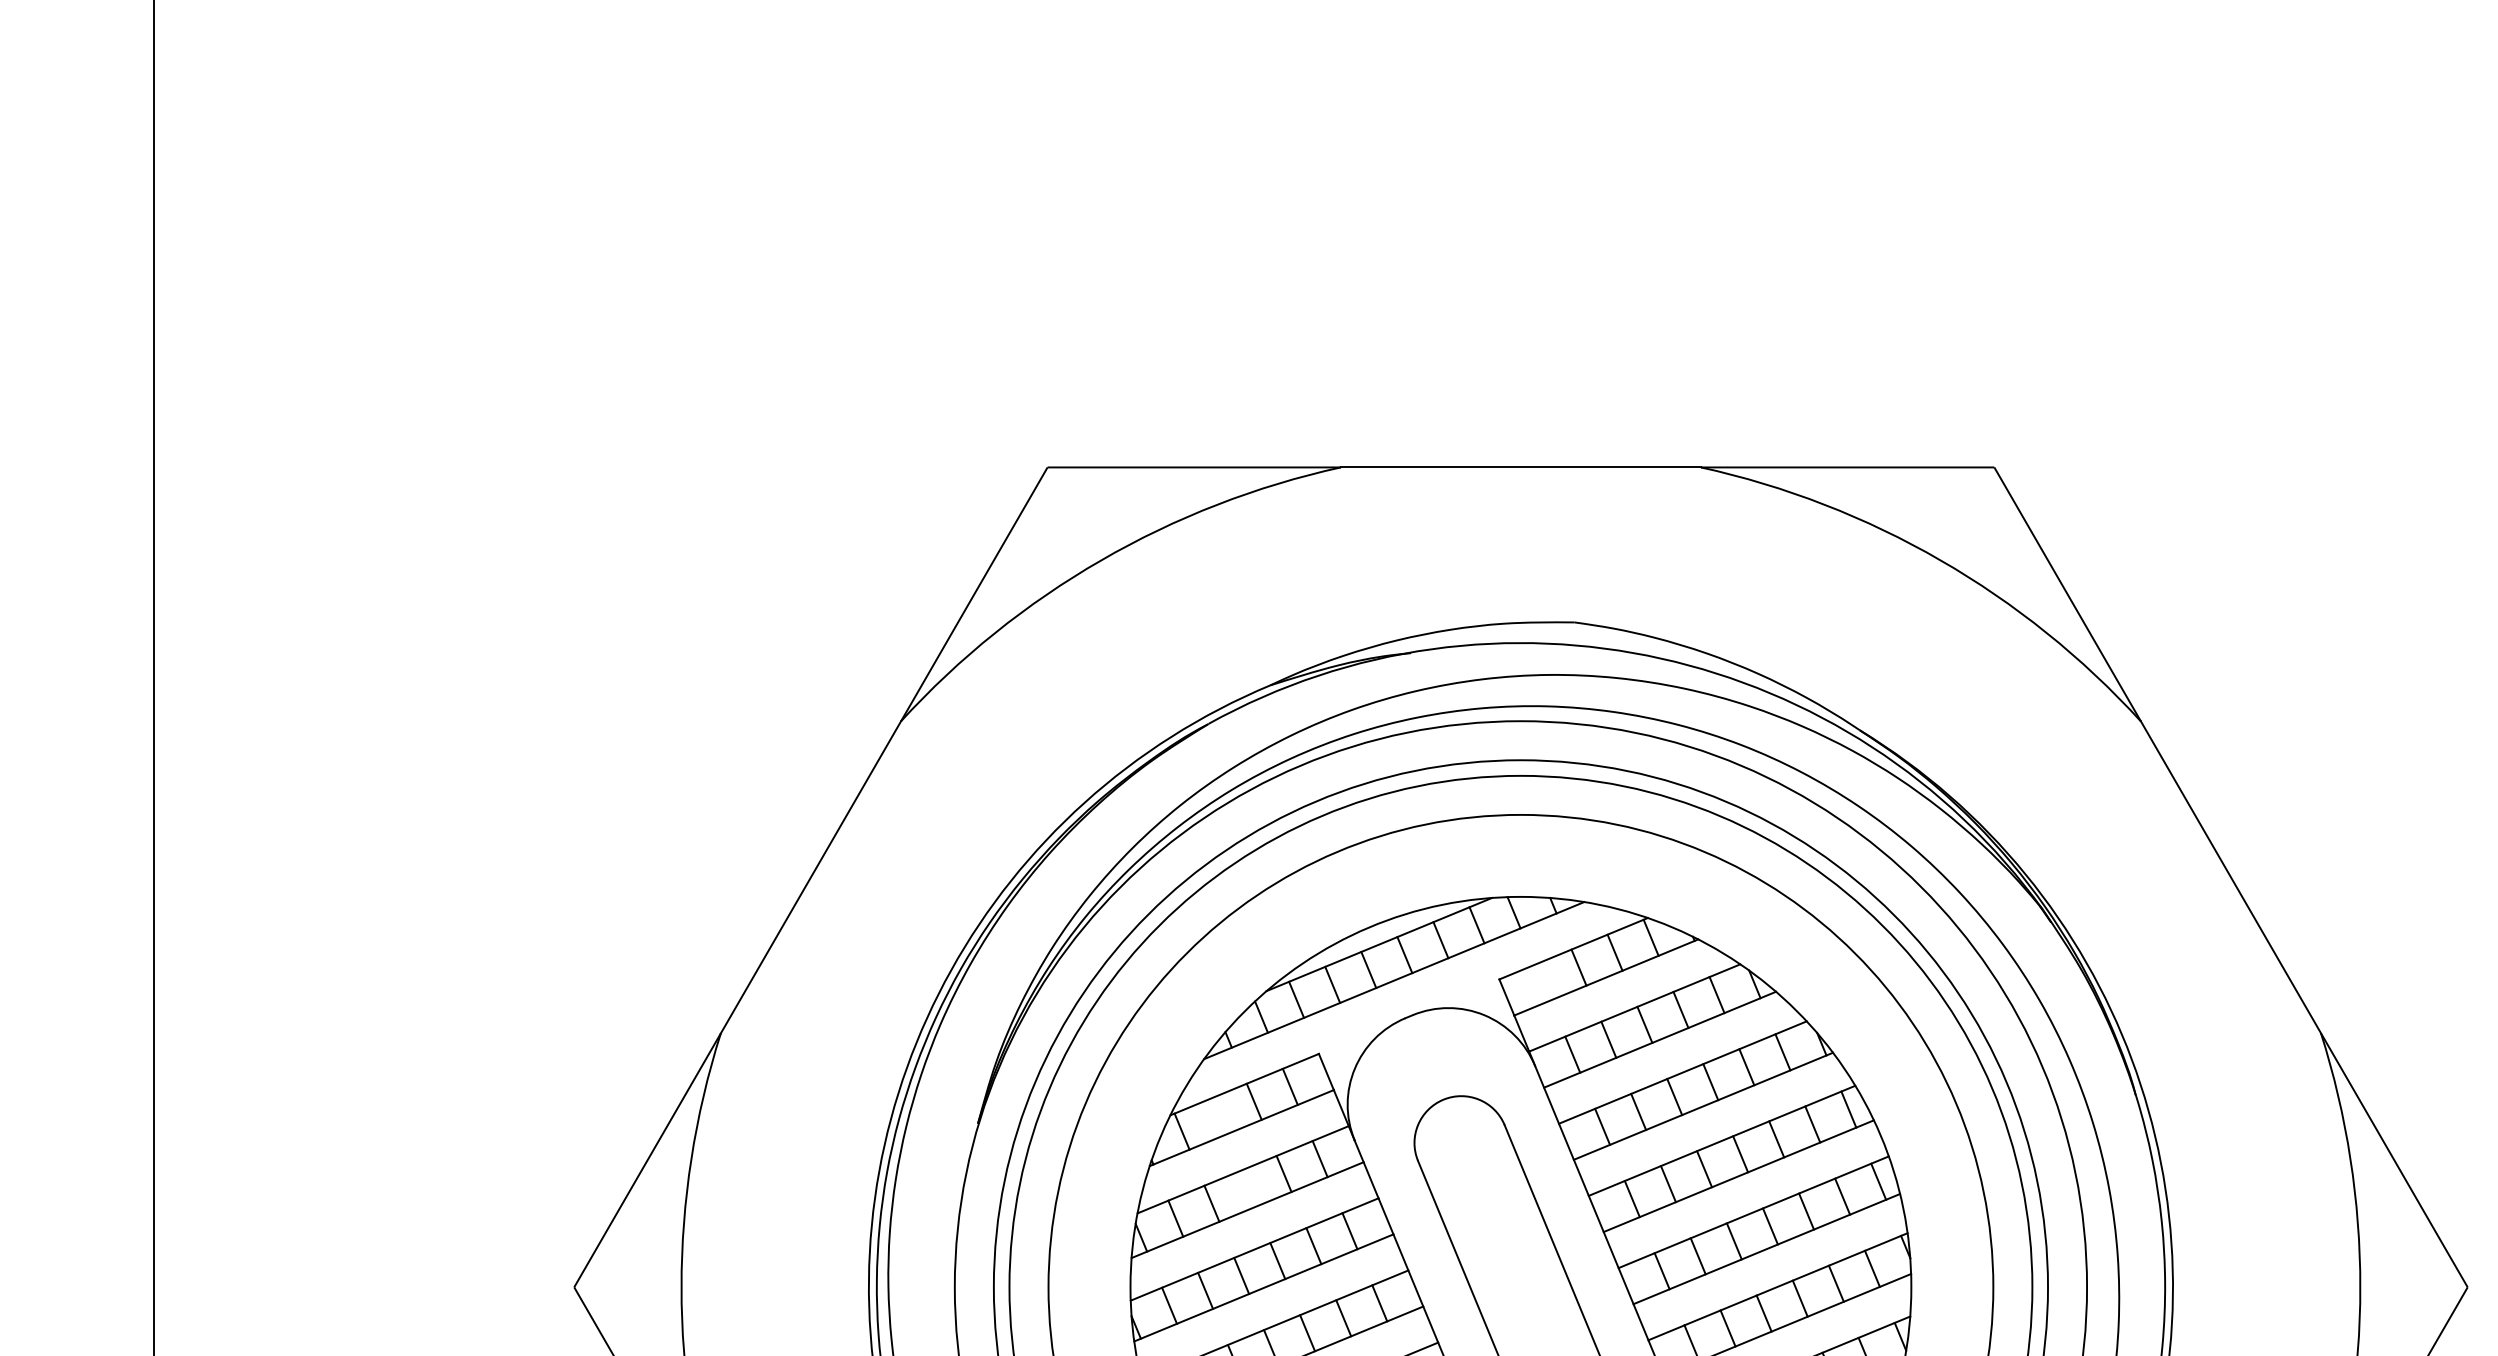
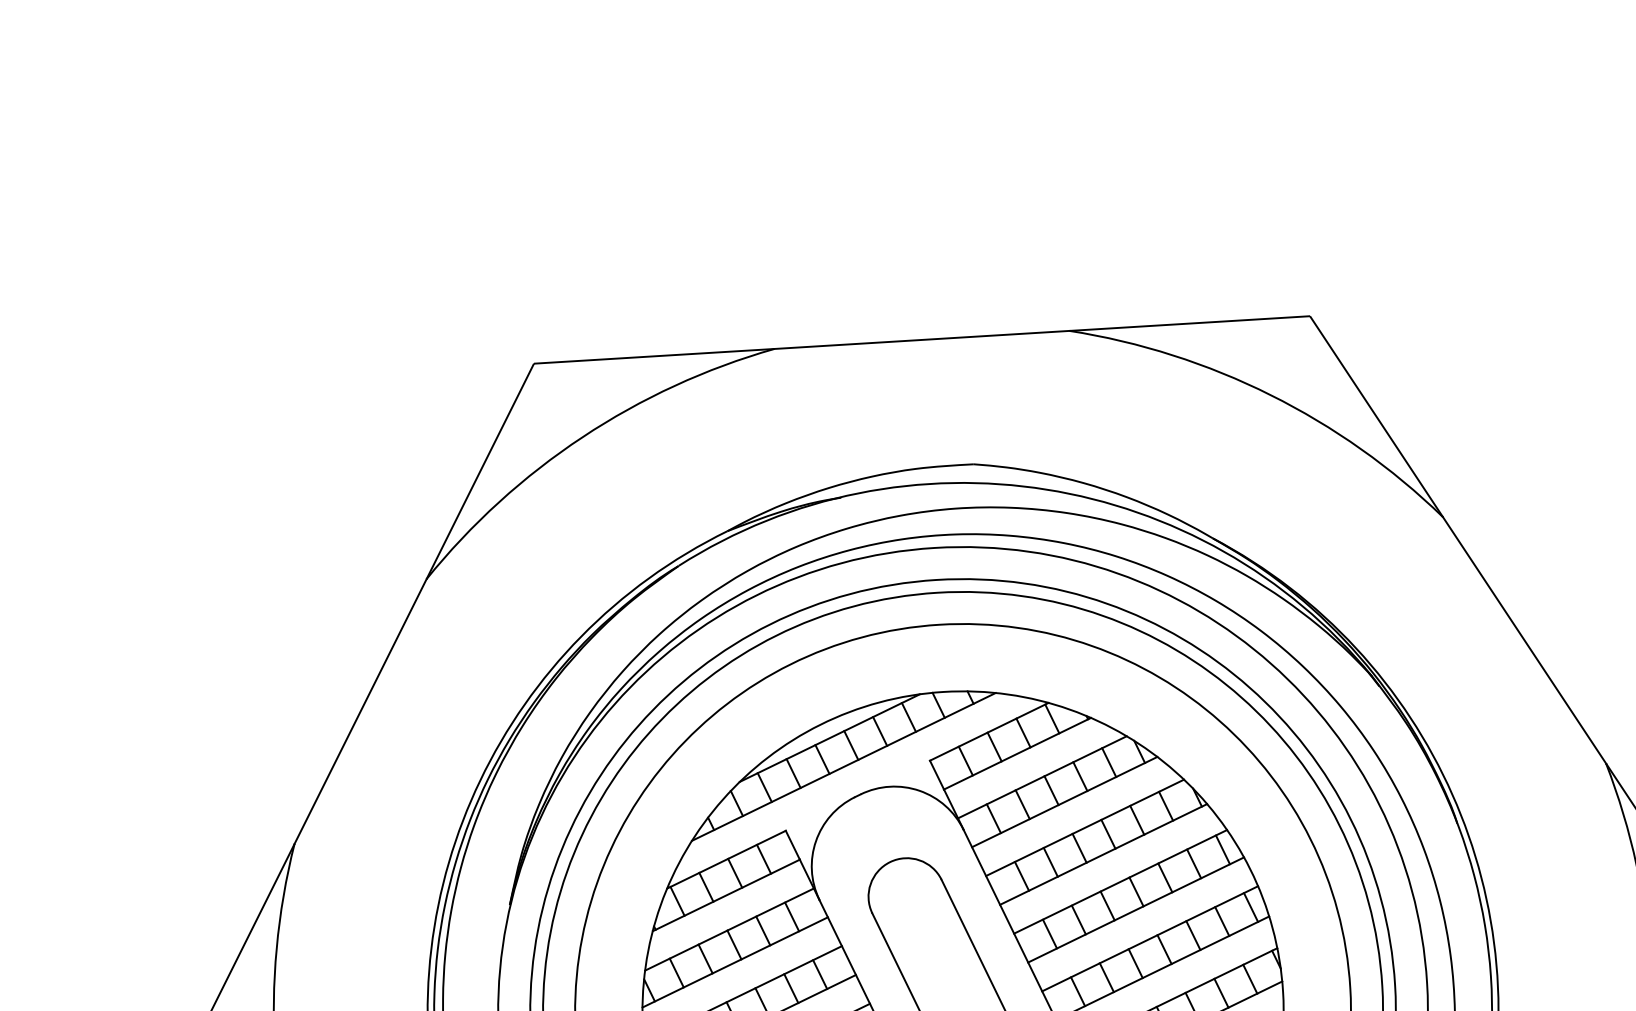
line: (1542, 982) -> (965, 761), added
line: (1217, 1116) -> (705, 887), added
line: (1247, 1188) -> (734, 944), added

